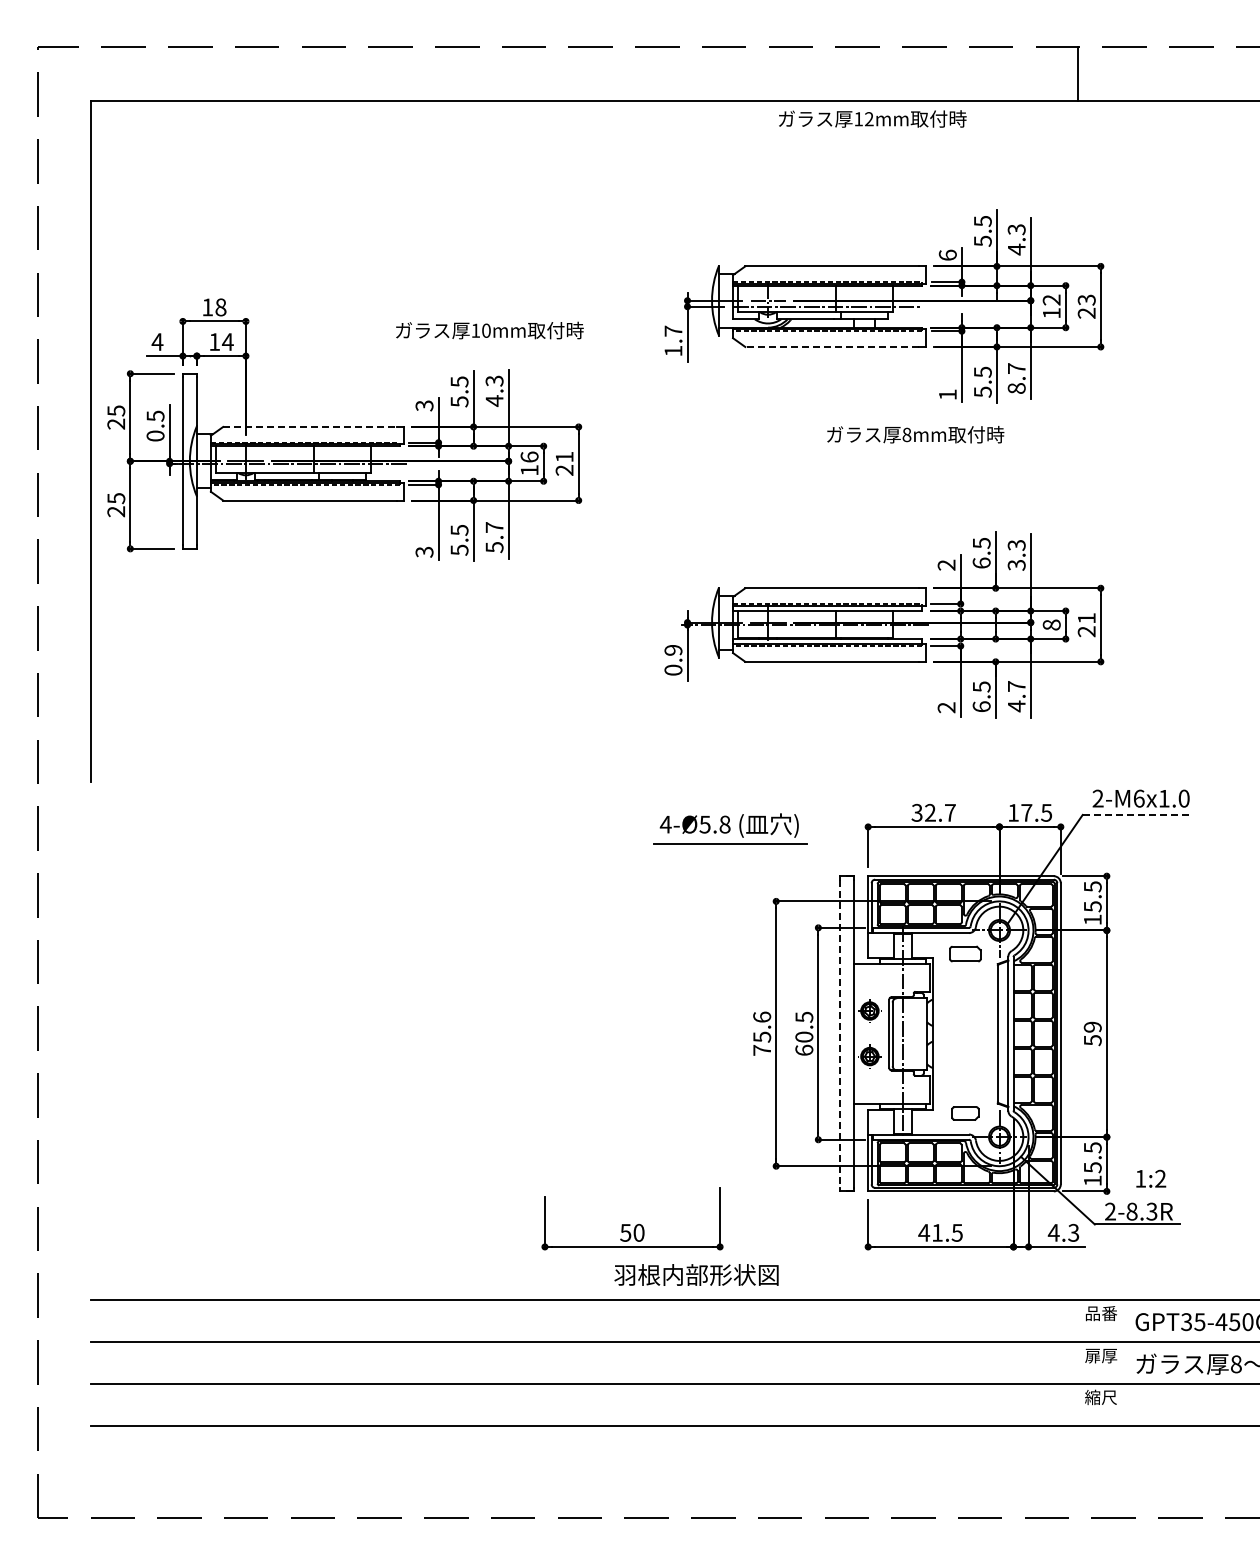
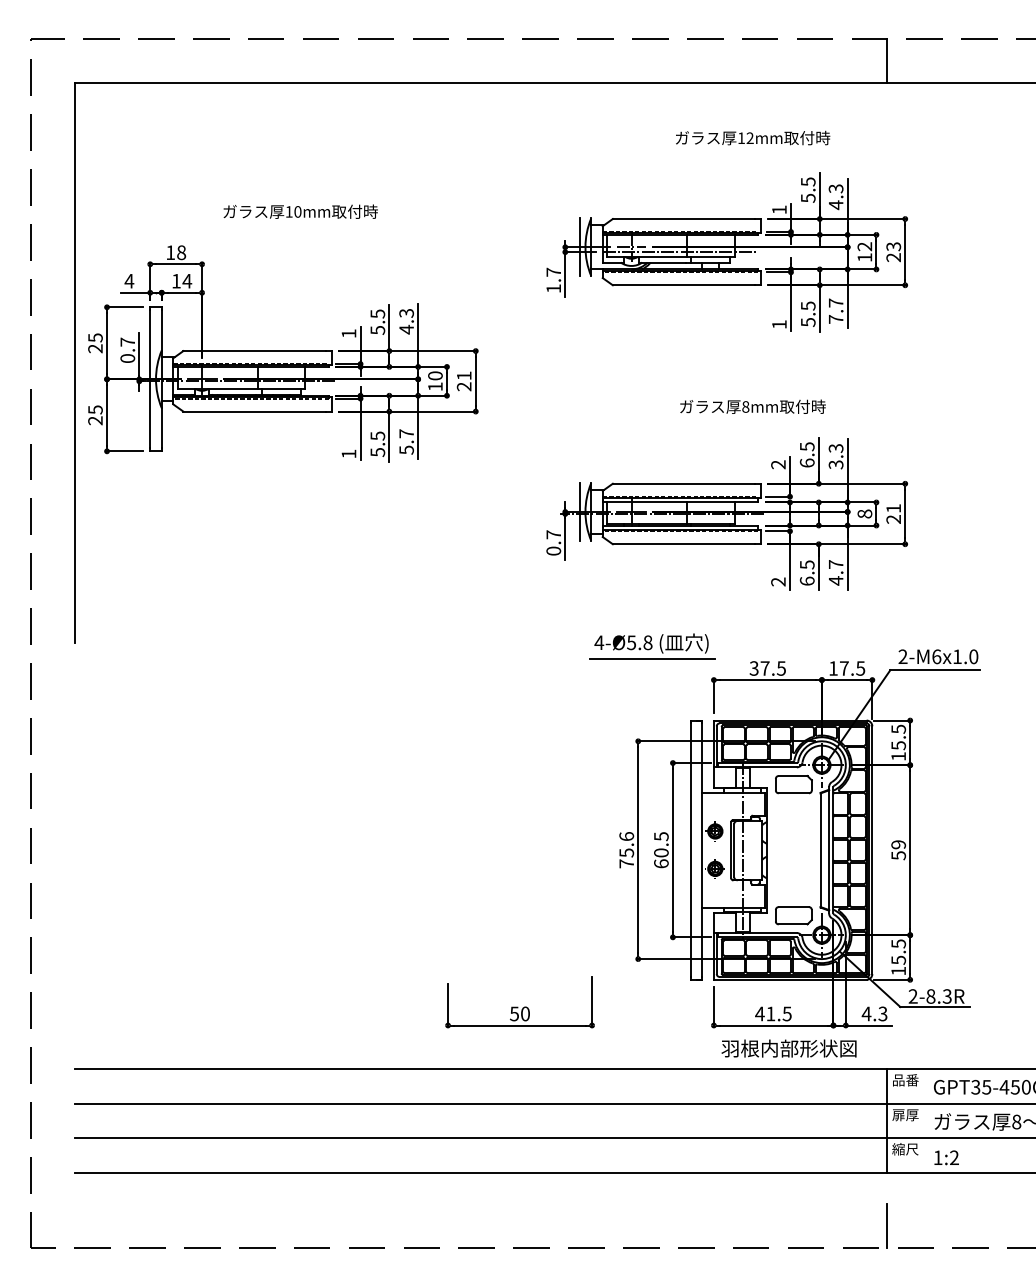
text: (872, 118) -> (752, 137), moved
text: (947, 254) -> (779, 209), 6 -> 1
line: (705, 300) -> (580, 247), added
text: (489, 330) -> (300, 211), moved
line: (831, 346) -> (683, 284), dashed -> solid
text: (1016, 388) -> (835, 319), 8.7 -> 7.7
text: (424, 405) -> (348, 333), 3 -> 1
text: (155, 415) -> (127, 341), 0.5 -> 0.7
line: (309, 426) -> (254, 350), dashed -> solid
text: (915, 434) -> (752, 406), moved
text: (529, 456) -> (435, 375), 16 -> 10
text: (424, 551) -> (348, 453), 3 -> 1
line: (705, 622) -> (580, 511), added
text: (673, 649) -> (553, 534), 0.9 -> 0.7
text: (940, 812) -> (773, 668), 32.7 -> 37.5
line: (1137, 814) -> (935, 669), dashed -> solid
part: (730, 828) -> (652, 645), moved
part: (965, 953) -> (793, 784), size x1.43
line: (840, 1034) -> (691, 850), dashed -> solid
part: (965, 1113) -> (793, 915), size x1.67
text: (1151, 1178) -> (946, 1157), moved
text: (696, 1274) -> (789, 1048), moved
line: (1078, 1363) -> (886, 1121), added
line: (1078, 1491) -> (886, 1226), added

